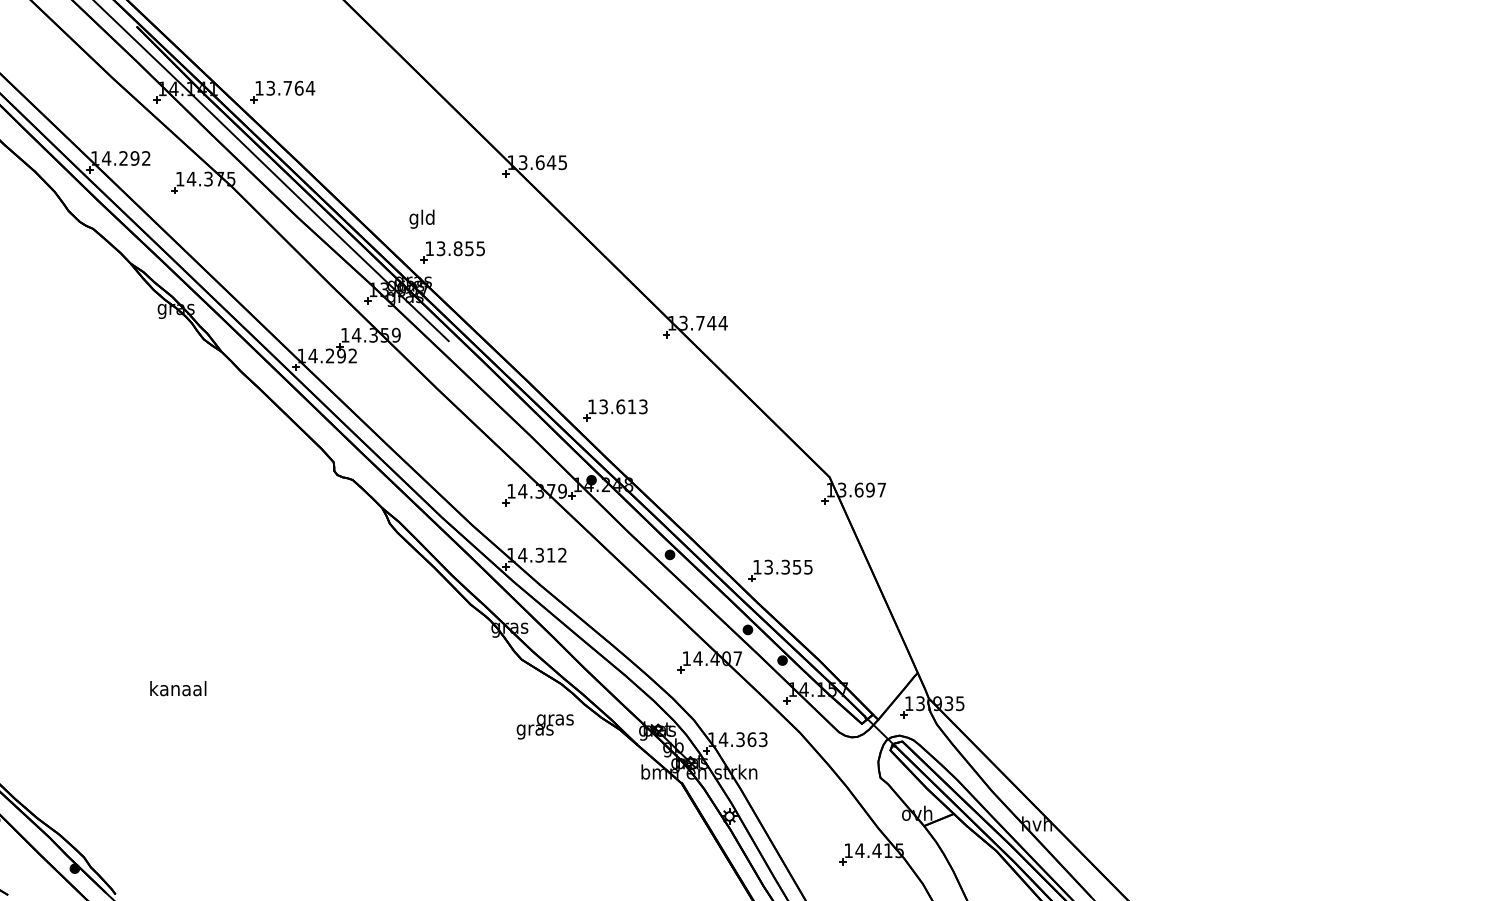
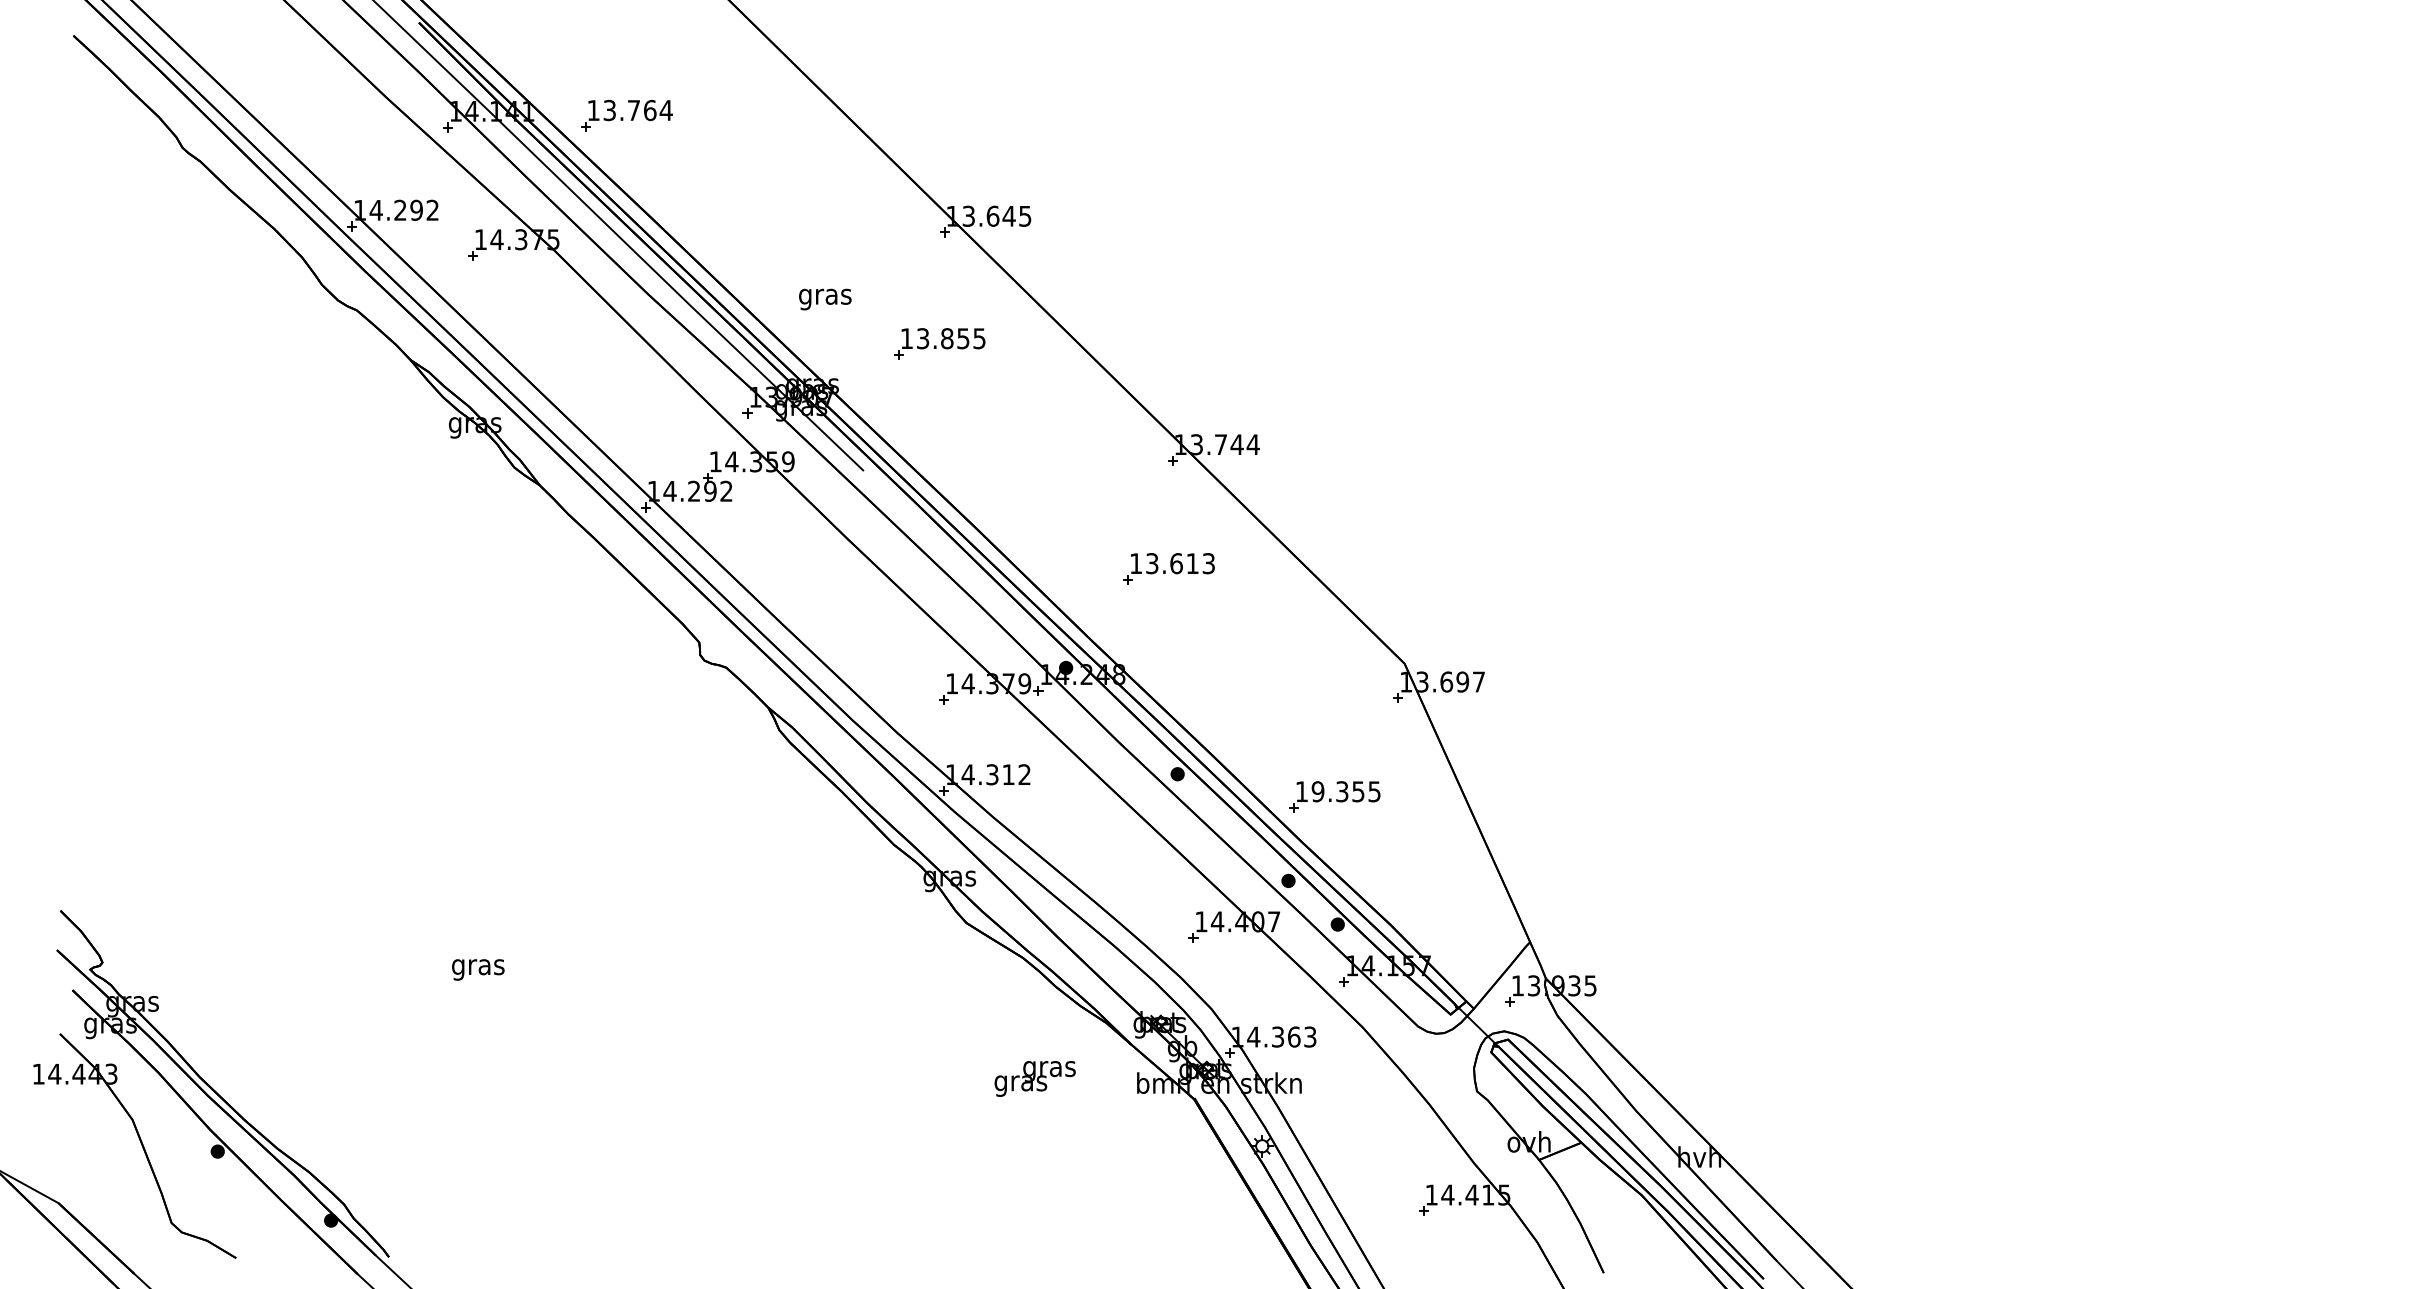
text: (422, 219) -> (825, 296), gld -> gras
part: (452, 252) -> (939, 343), moved
part: (615, 410) -> (1168, 568), moved
text: (768, 567) -> (1317, 791), 13.355 -> 19.355
text: (178, 690) -> (478, 966), kanaal -> gras
text: (544, 726) -> (1034, 1078), moved

